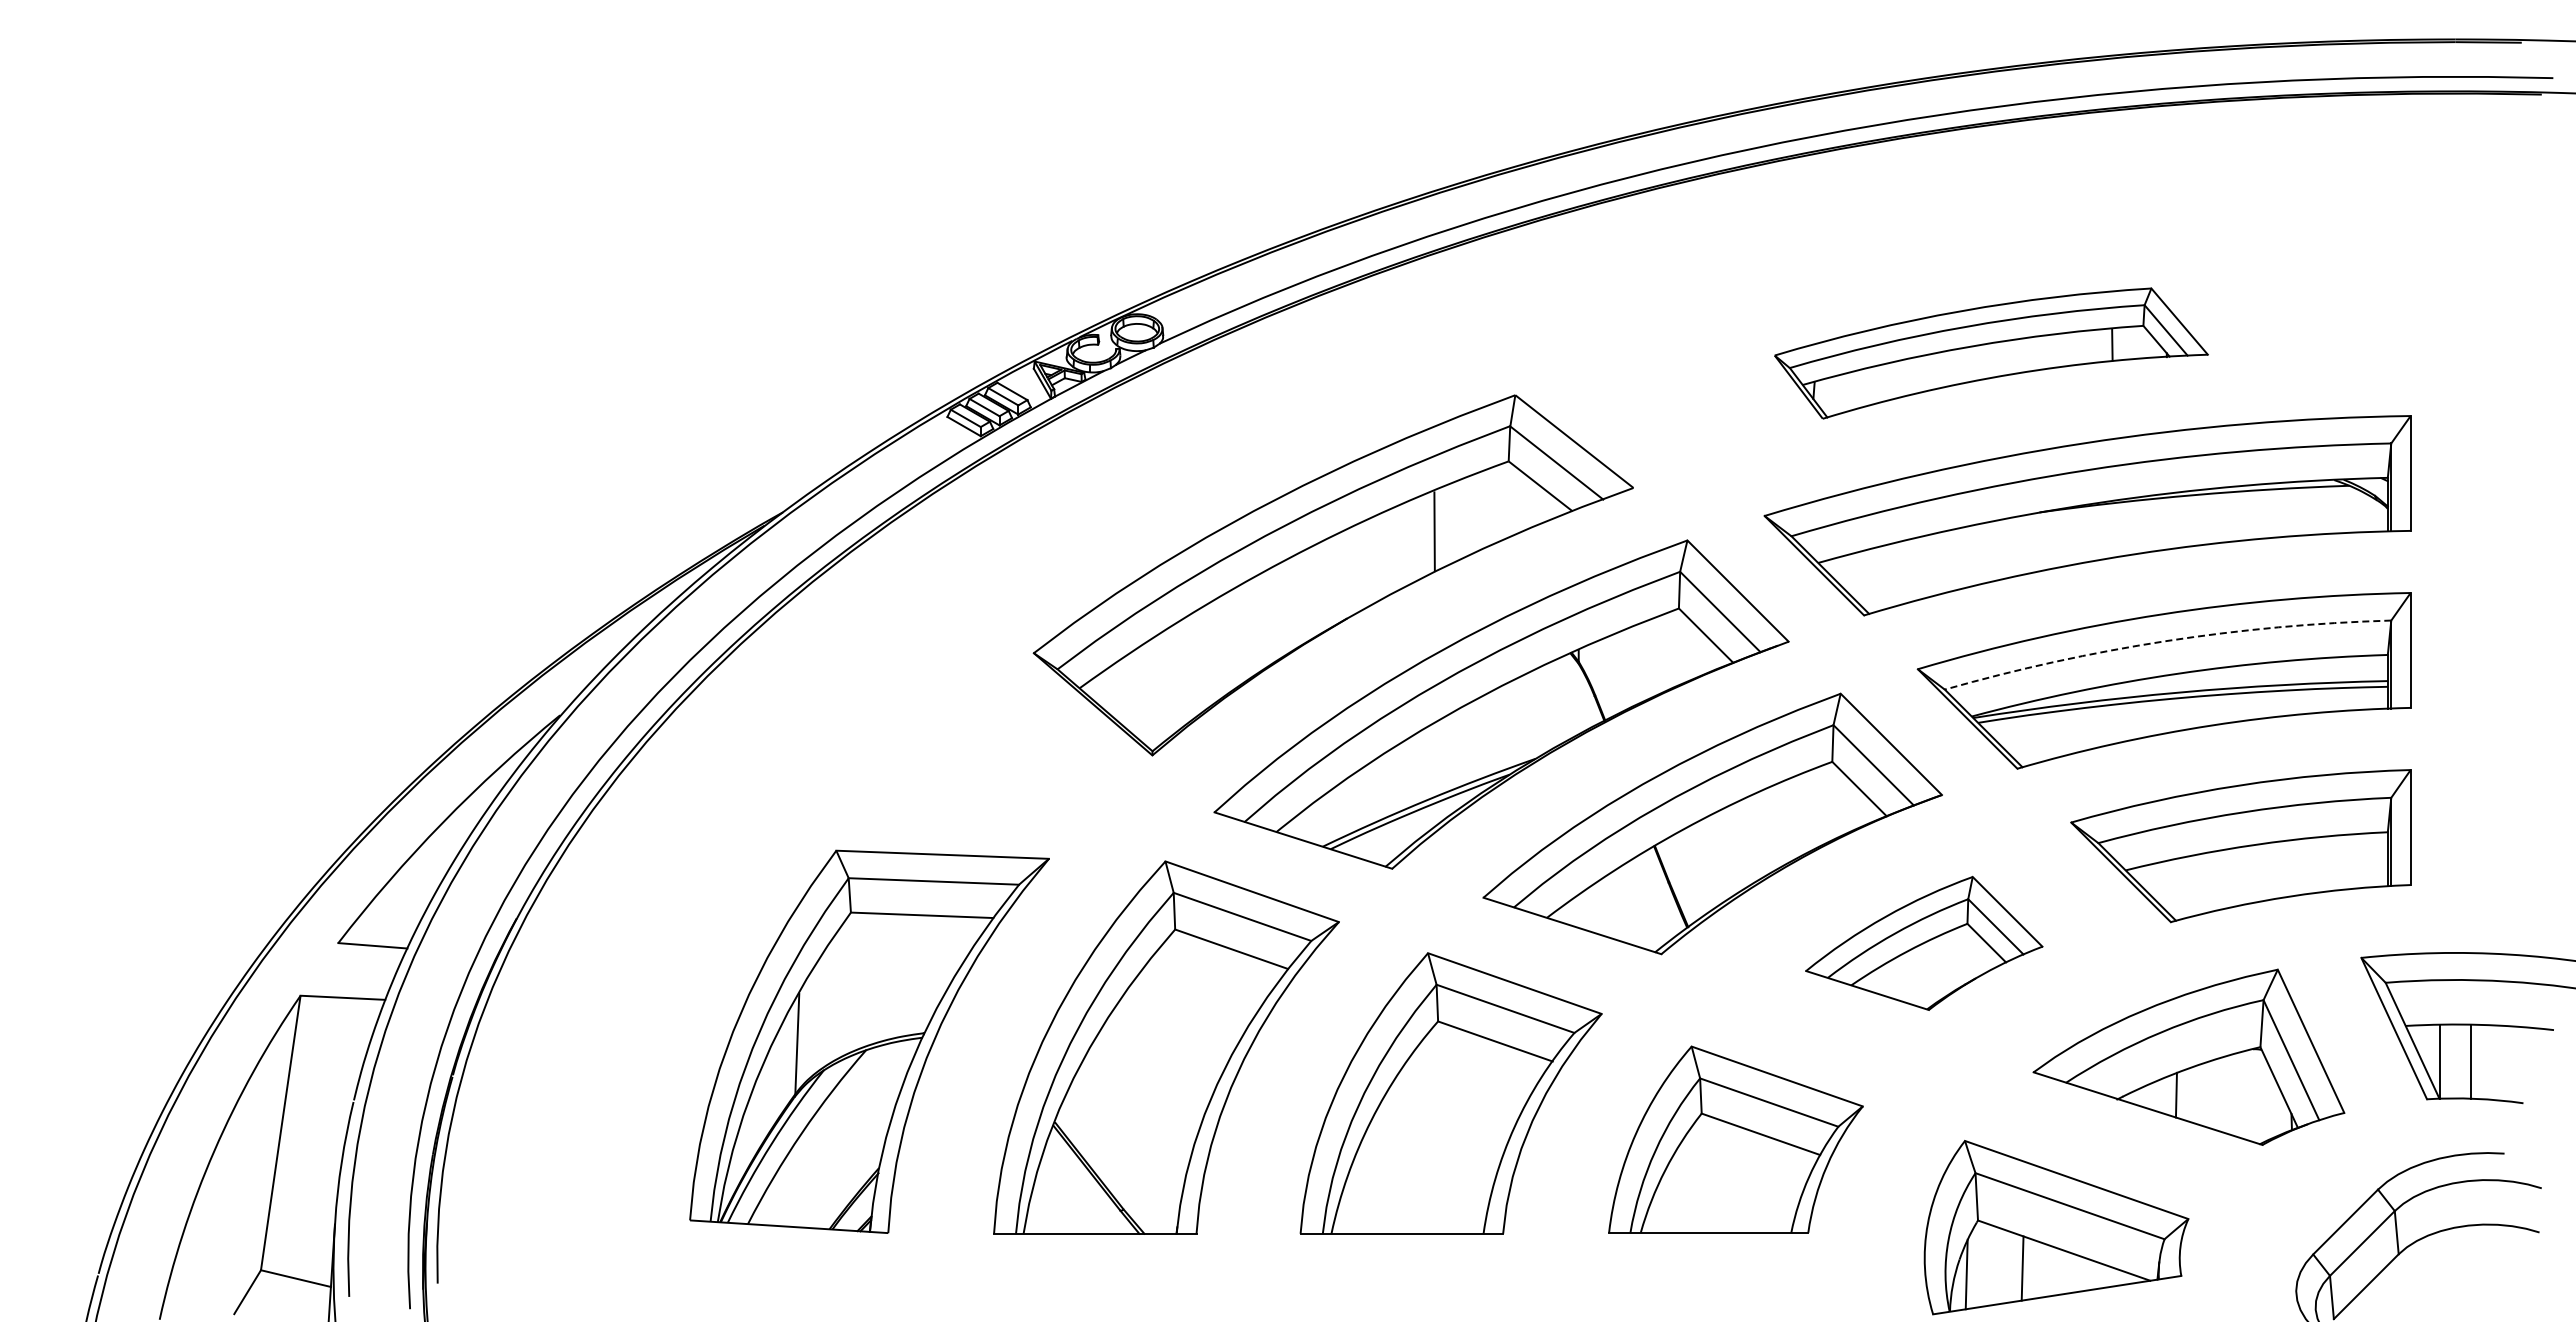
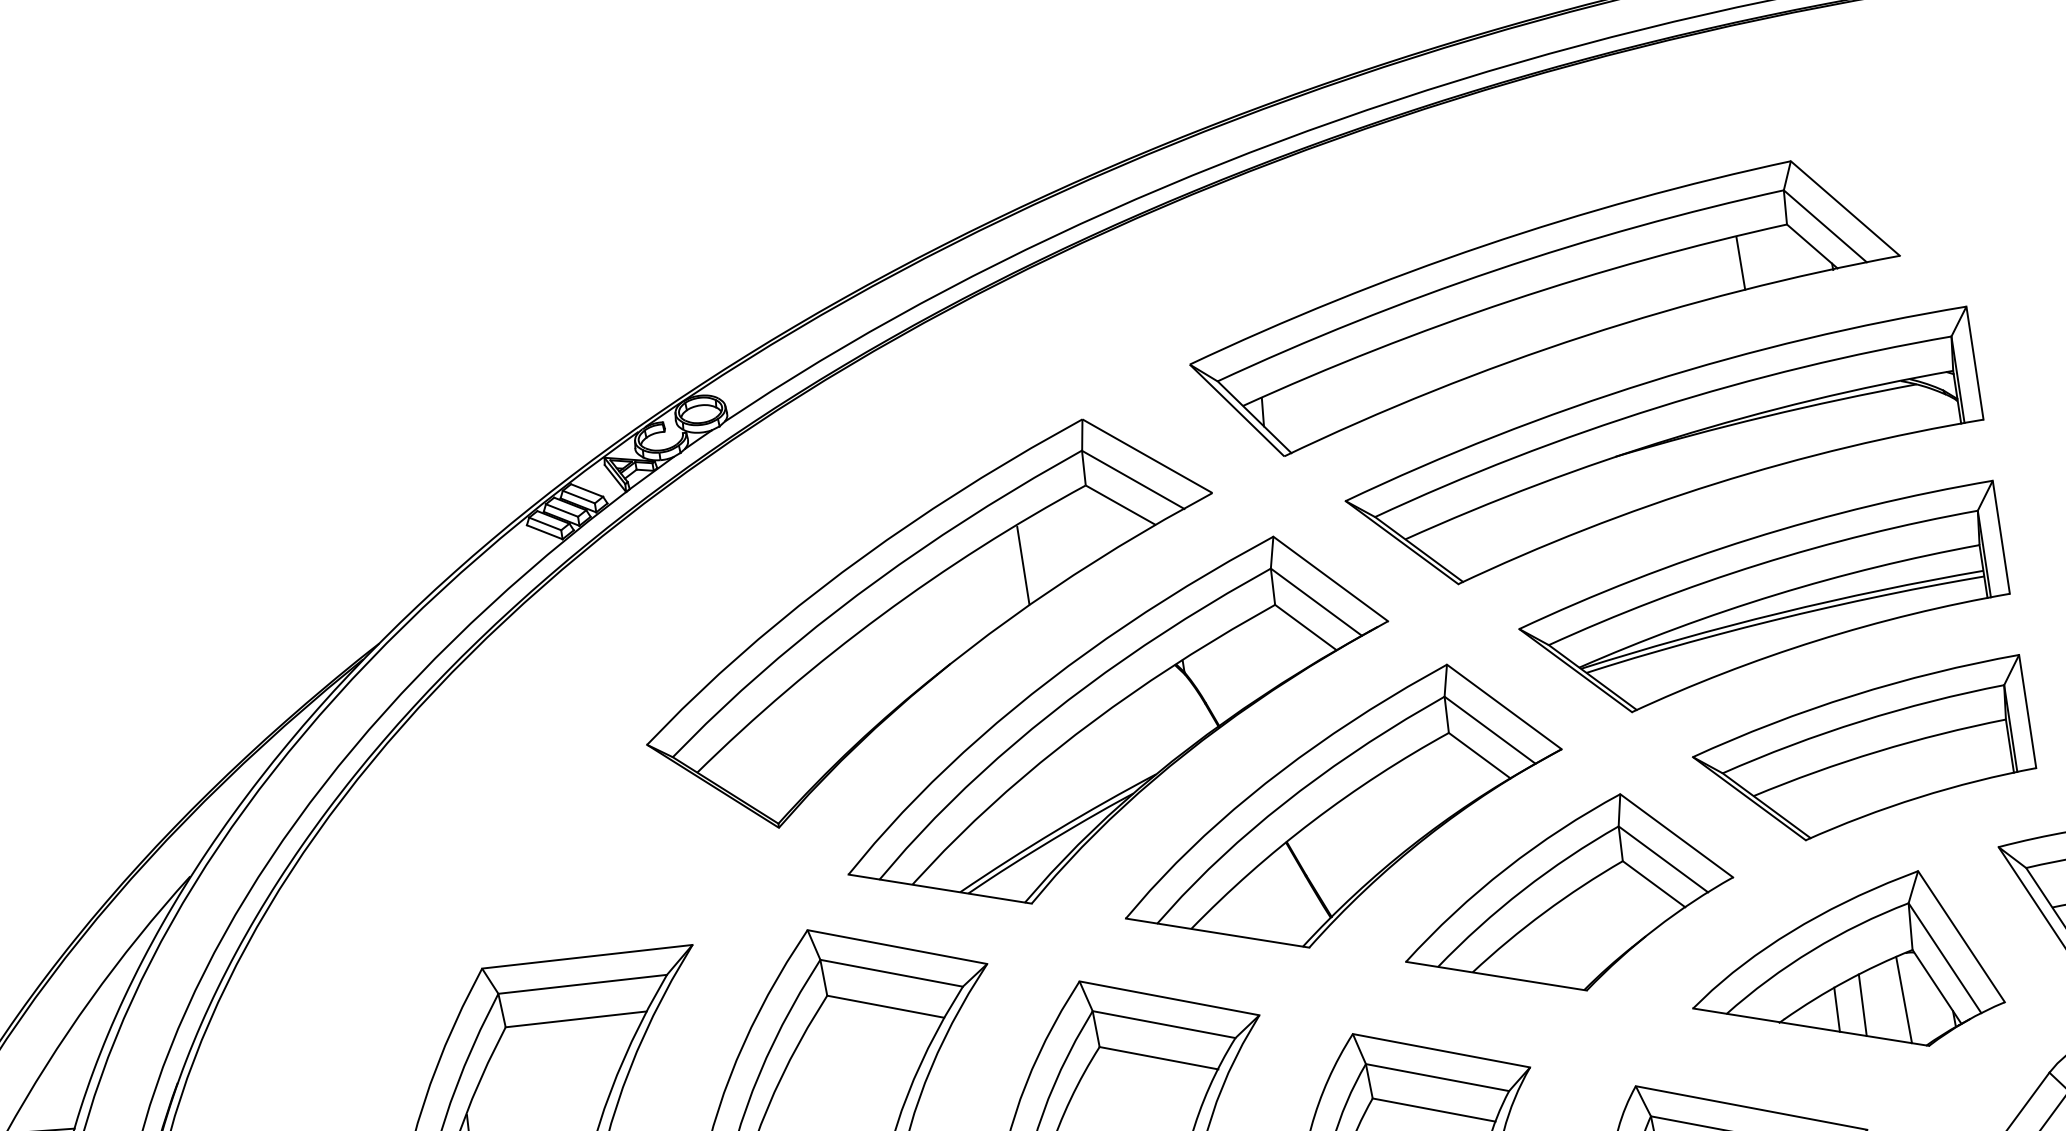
part: (1991, 353) -> (1544, 307), size x1.67
arc: (2165, 641) -> (1758, 564), dashed -> solid
part: (1924, 943) -> (1566, 897), size x1.43
line: (2202, 1094) -> (1862, 1005), added
line: (2244, 1095) -> (1904, 999), added

